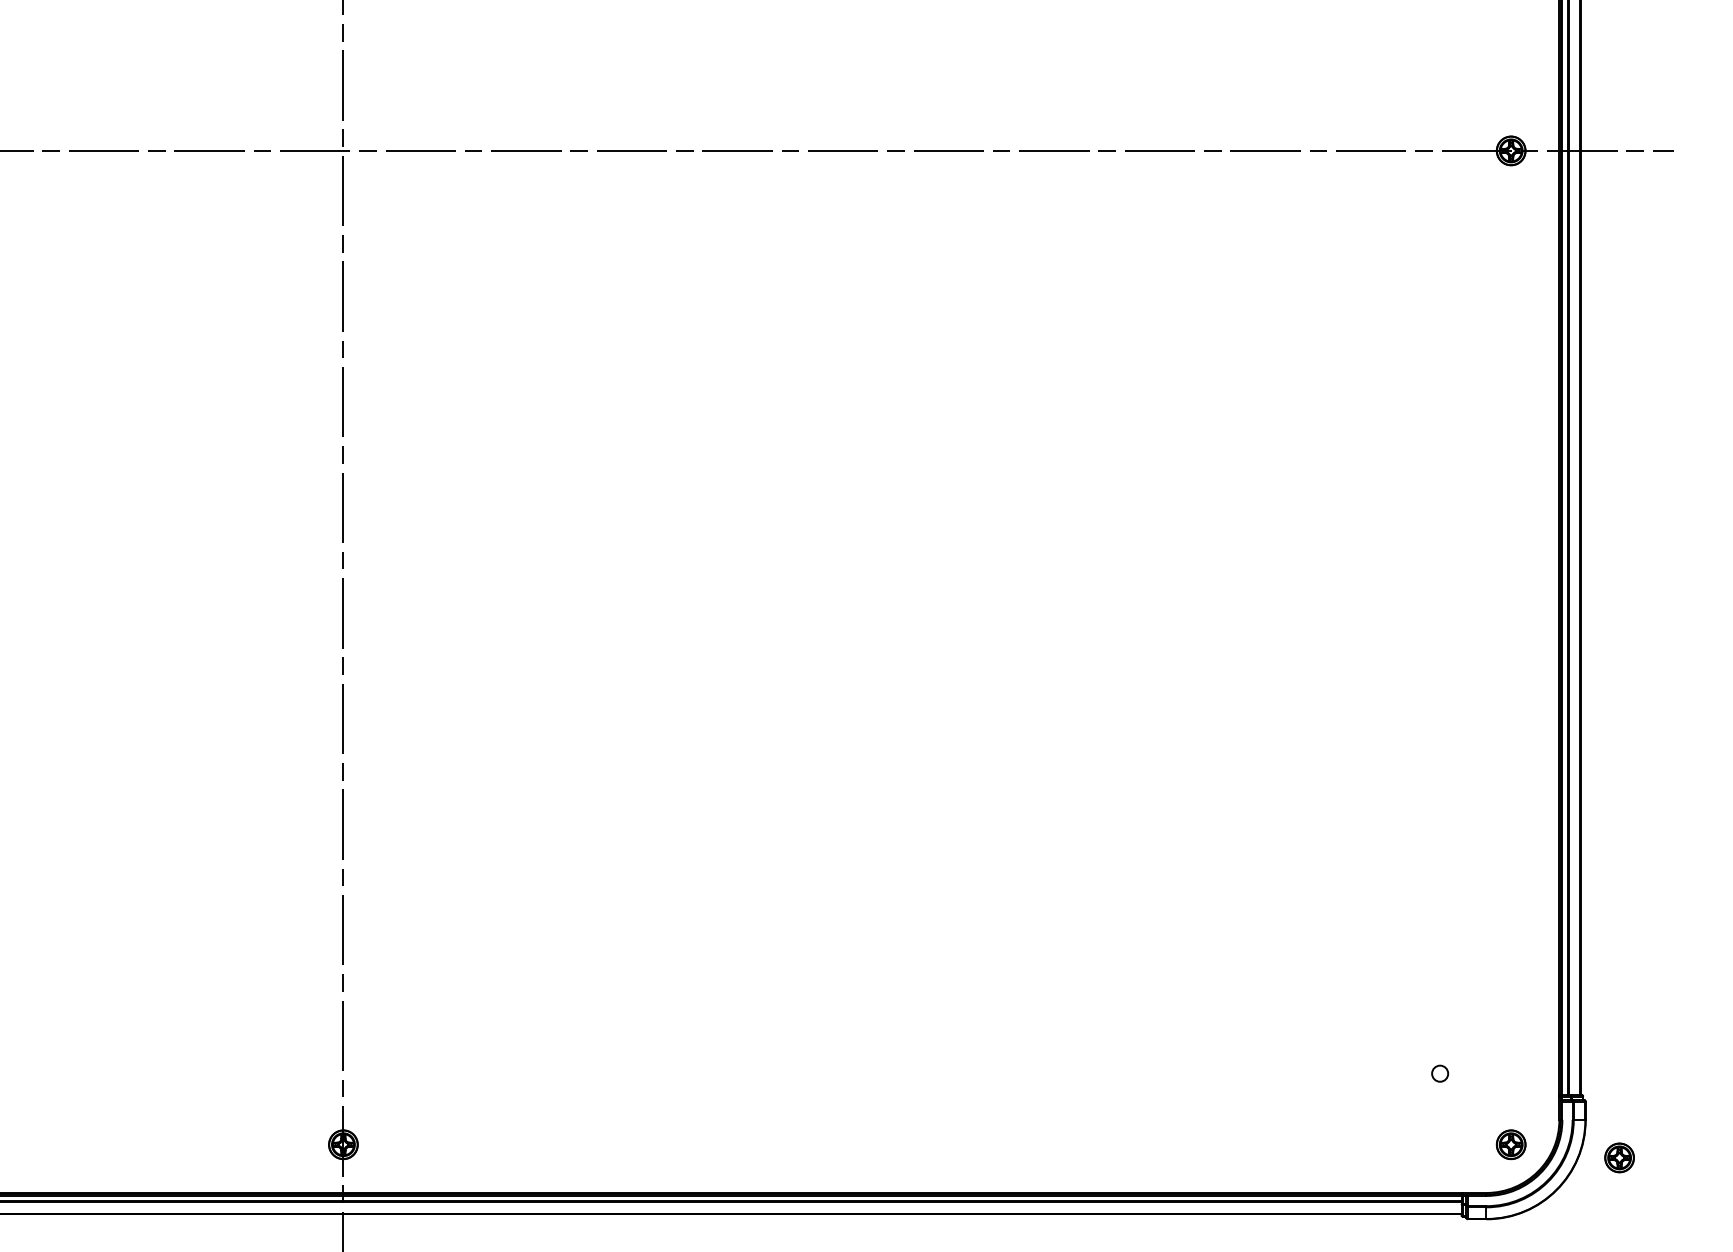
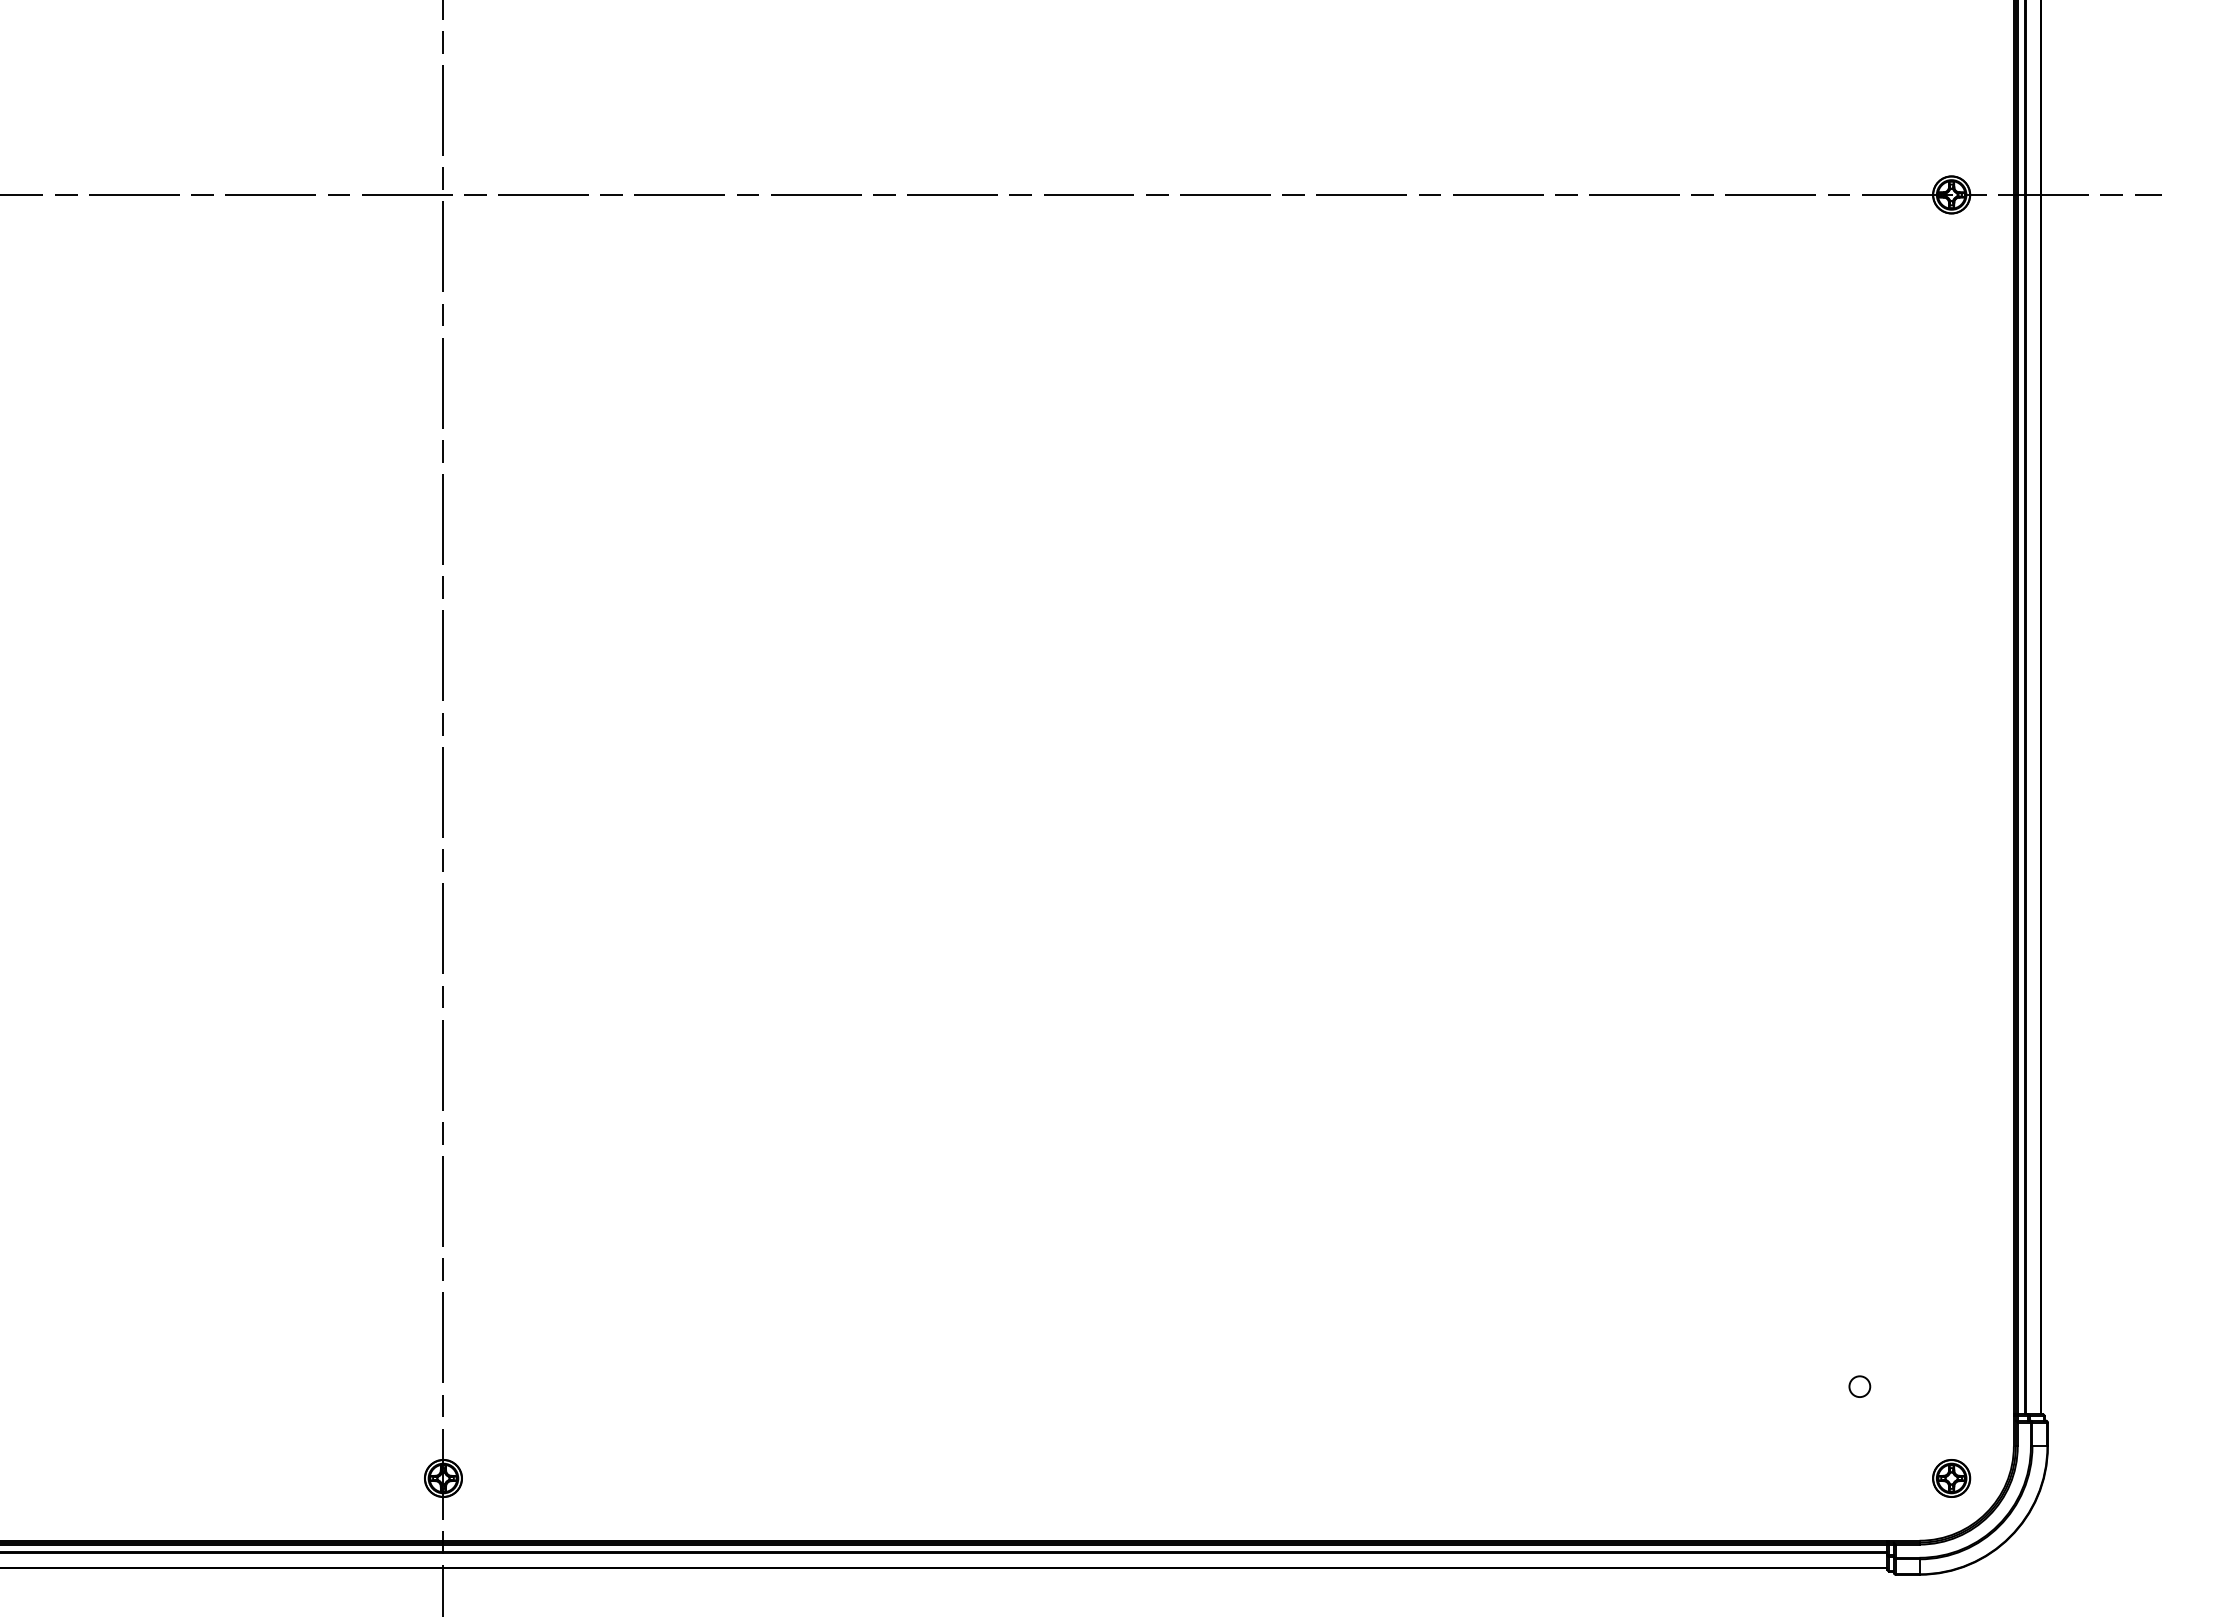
part: (1619, 1157) -> (2091, 1495), removed

